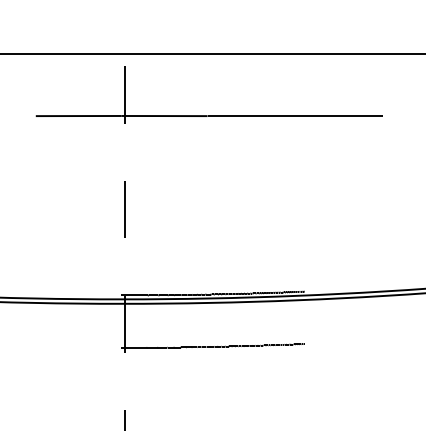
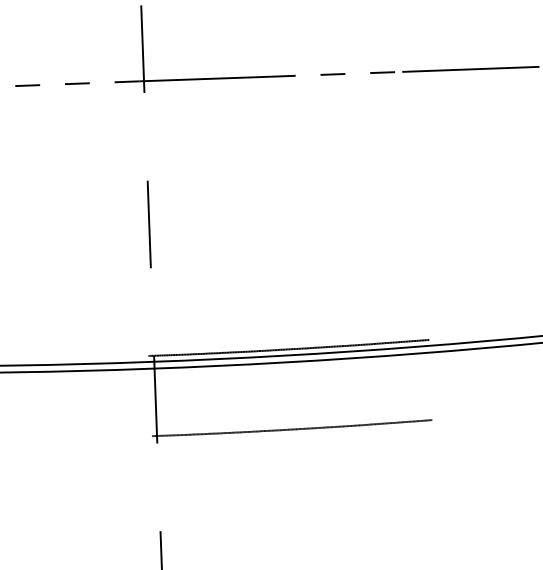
line: (78, 116) -> (73, 84), solid -> dashed
line: (250, 116) -> (336, 74), solid -> dashed

